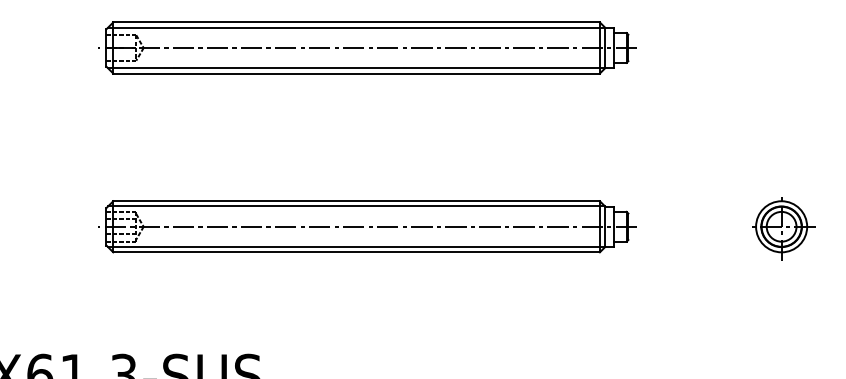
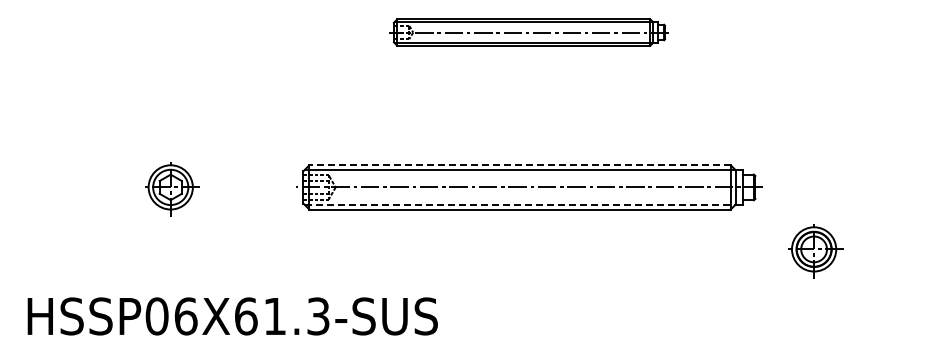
part: (367, 47) -> (529, 32), size x0.6
line: (357, 201) -> (520, 165), solid -> dashed
part: (783, 229) -> (815, 251), moved
line: (357, 247) -> (520, 205), solid -> dashed

